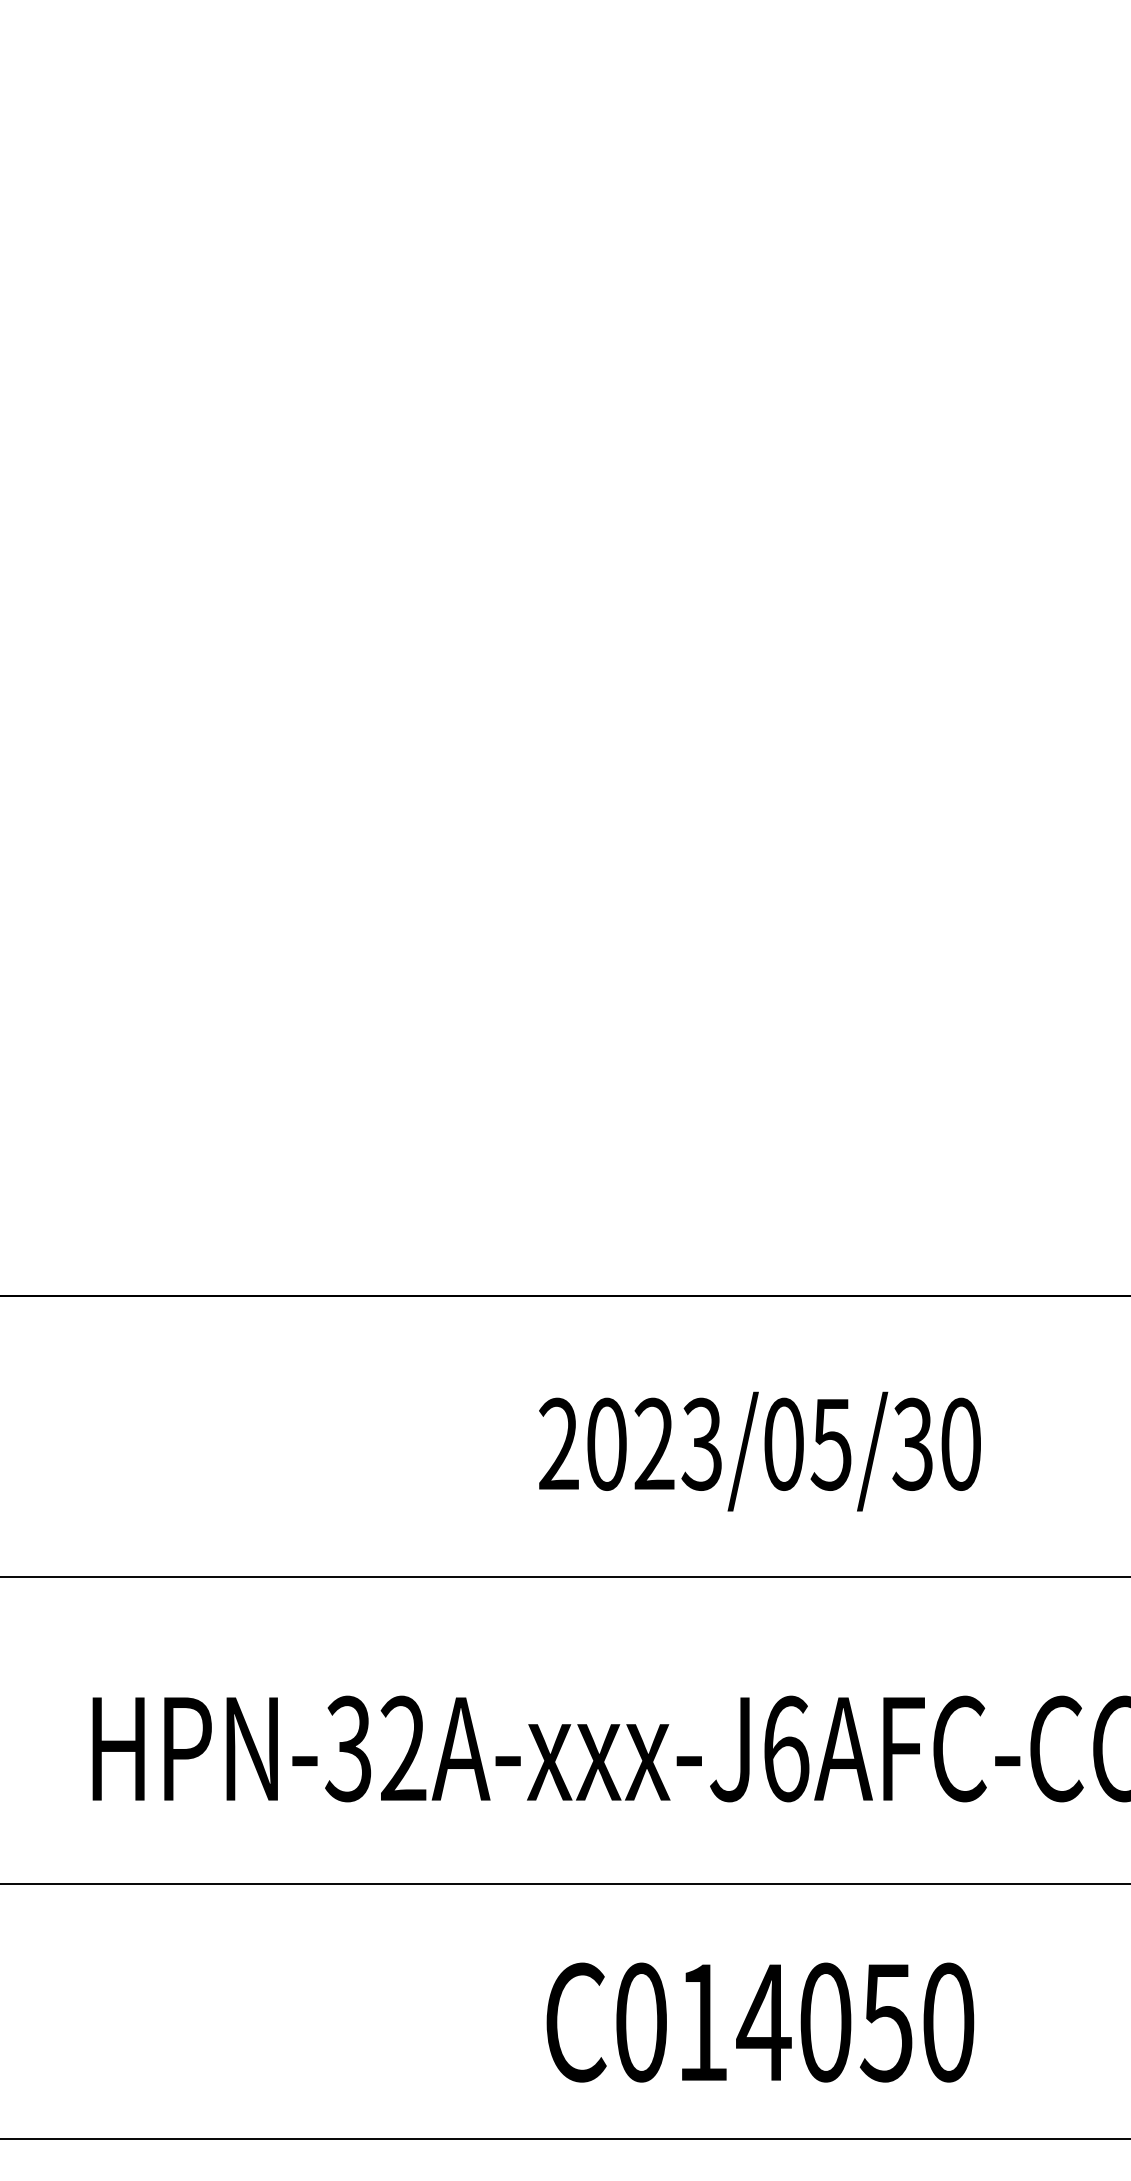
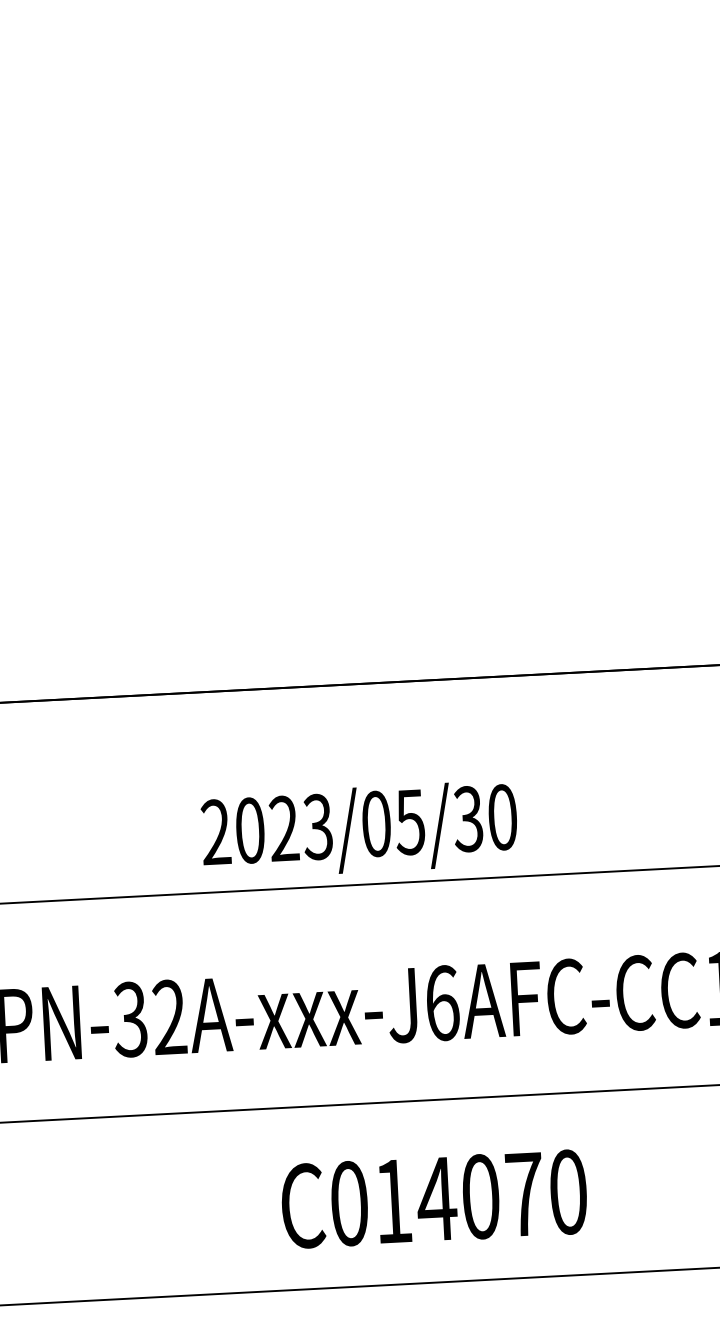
text: (759, 1451) -> (359, 830), moved
text: (885, 2023) -> (523, 1195), C014050 -> C014070

